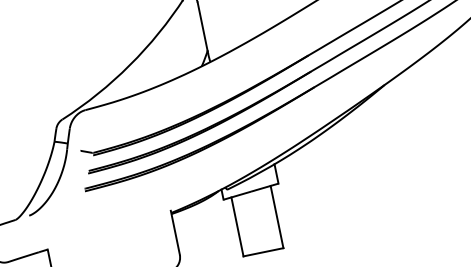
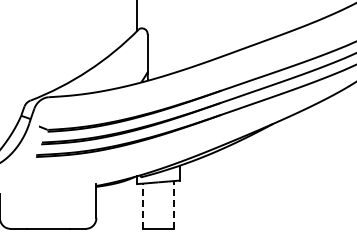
line: (276, 216) -> (173, 204), solid -> dashed
line: (238, 227) -> (143, 206), solid -> dashed

